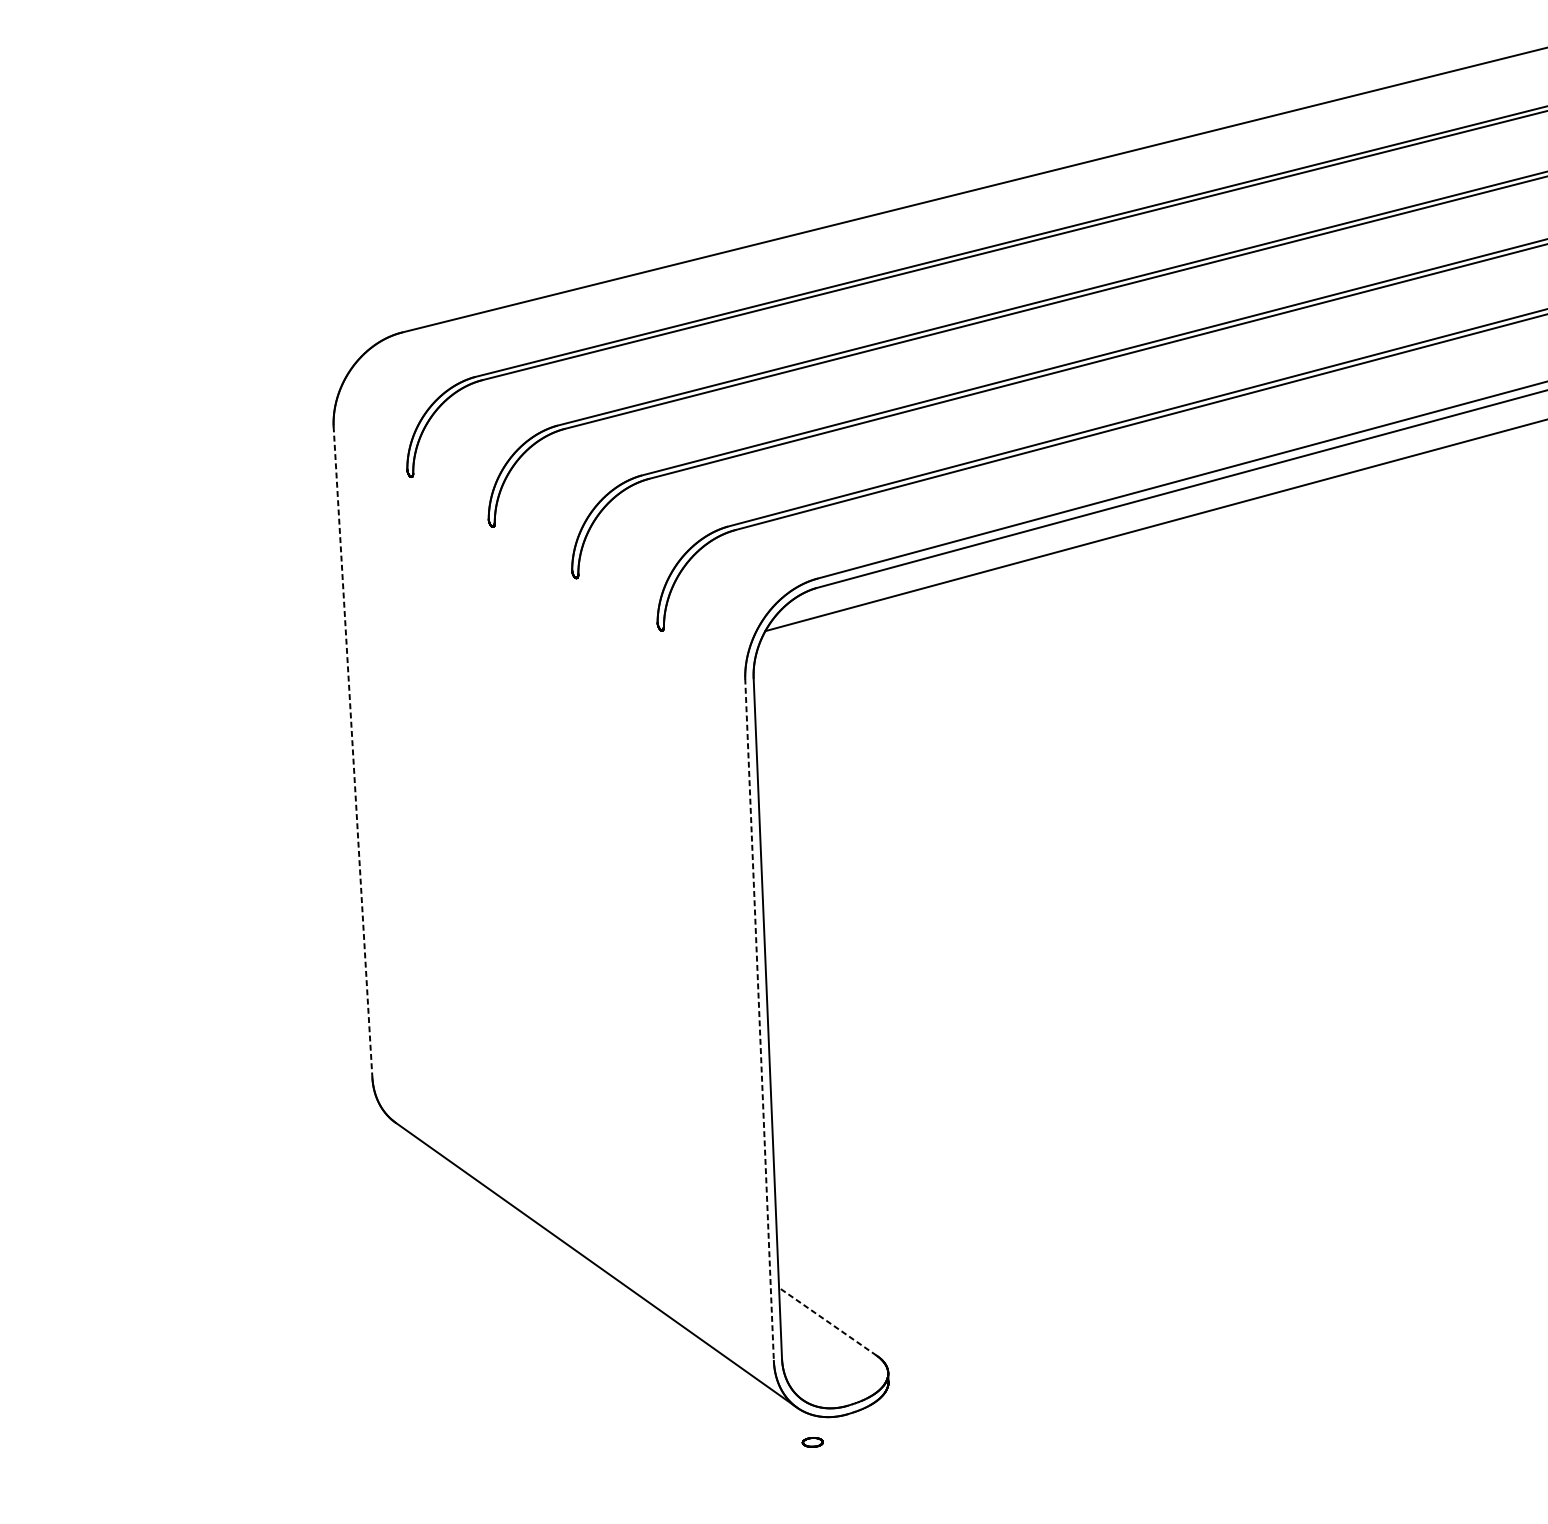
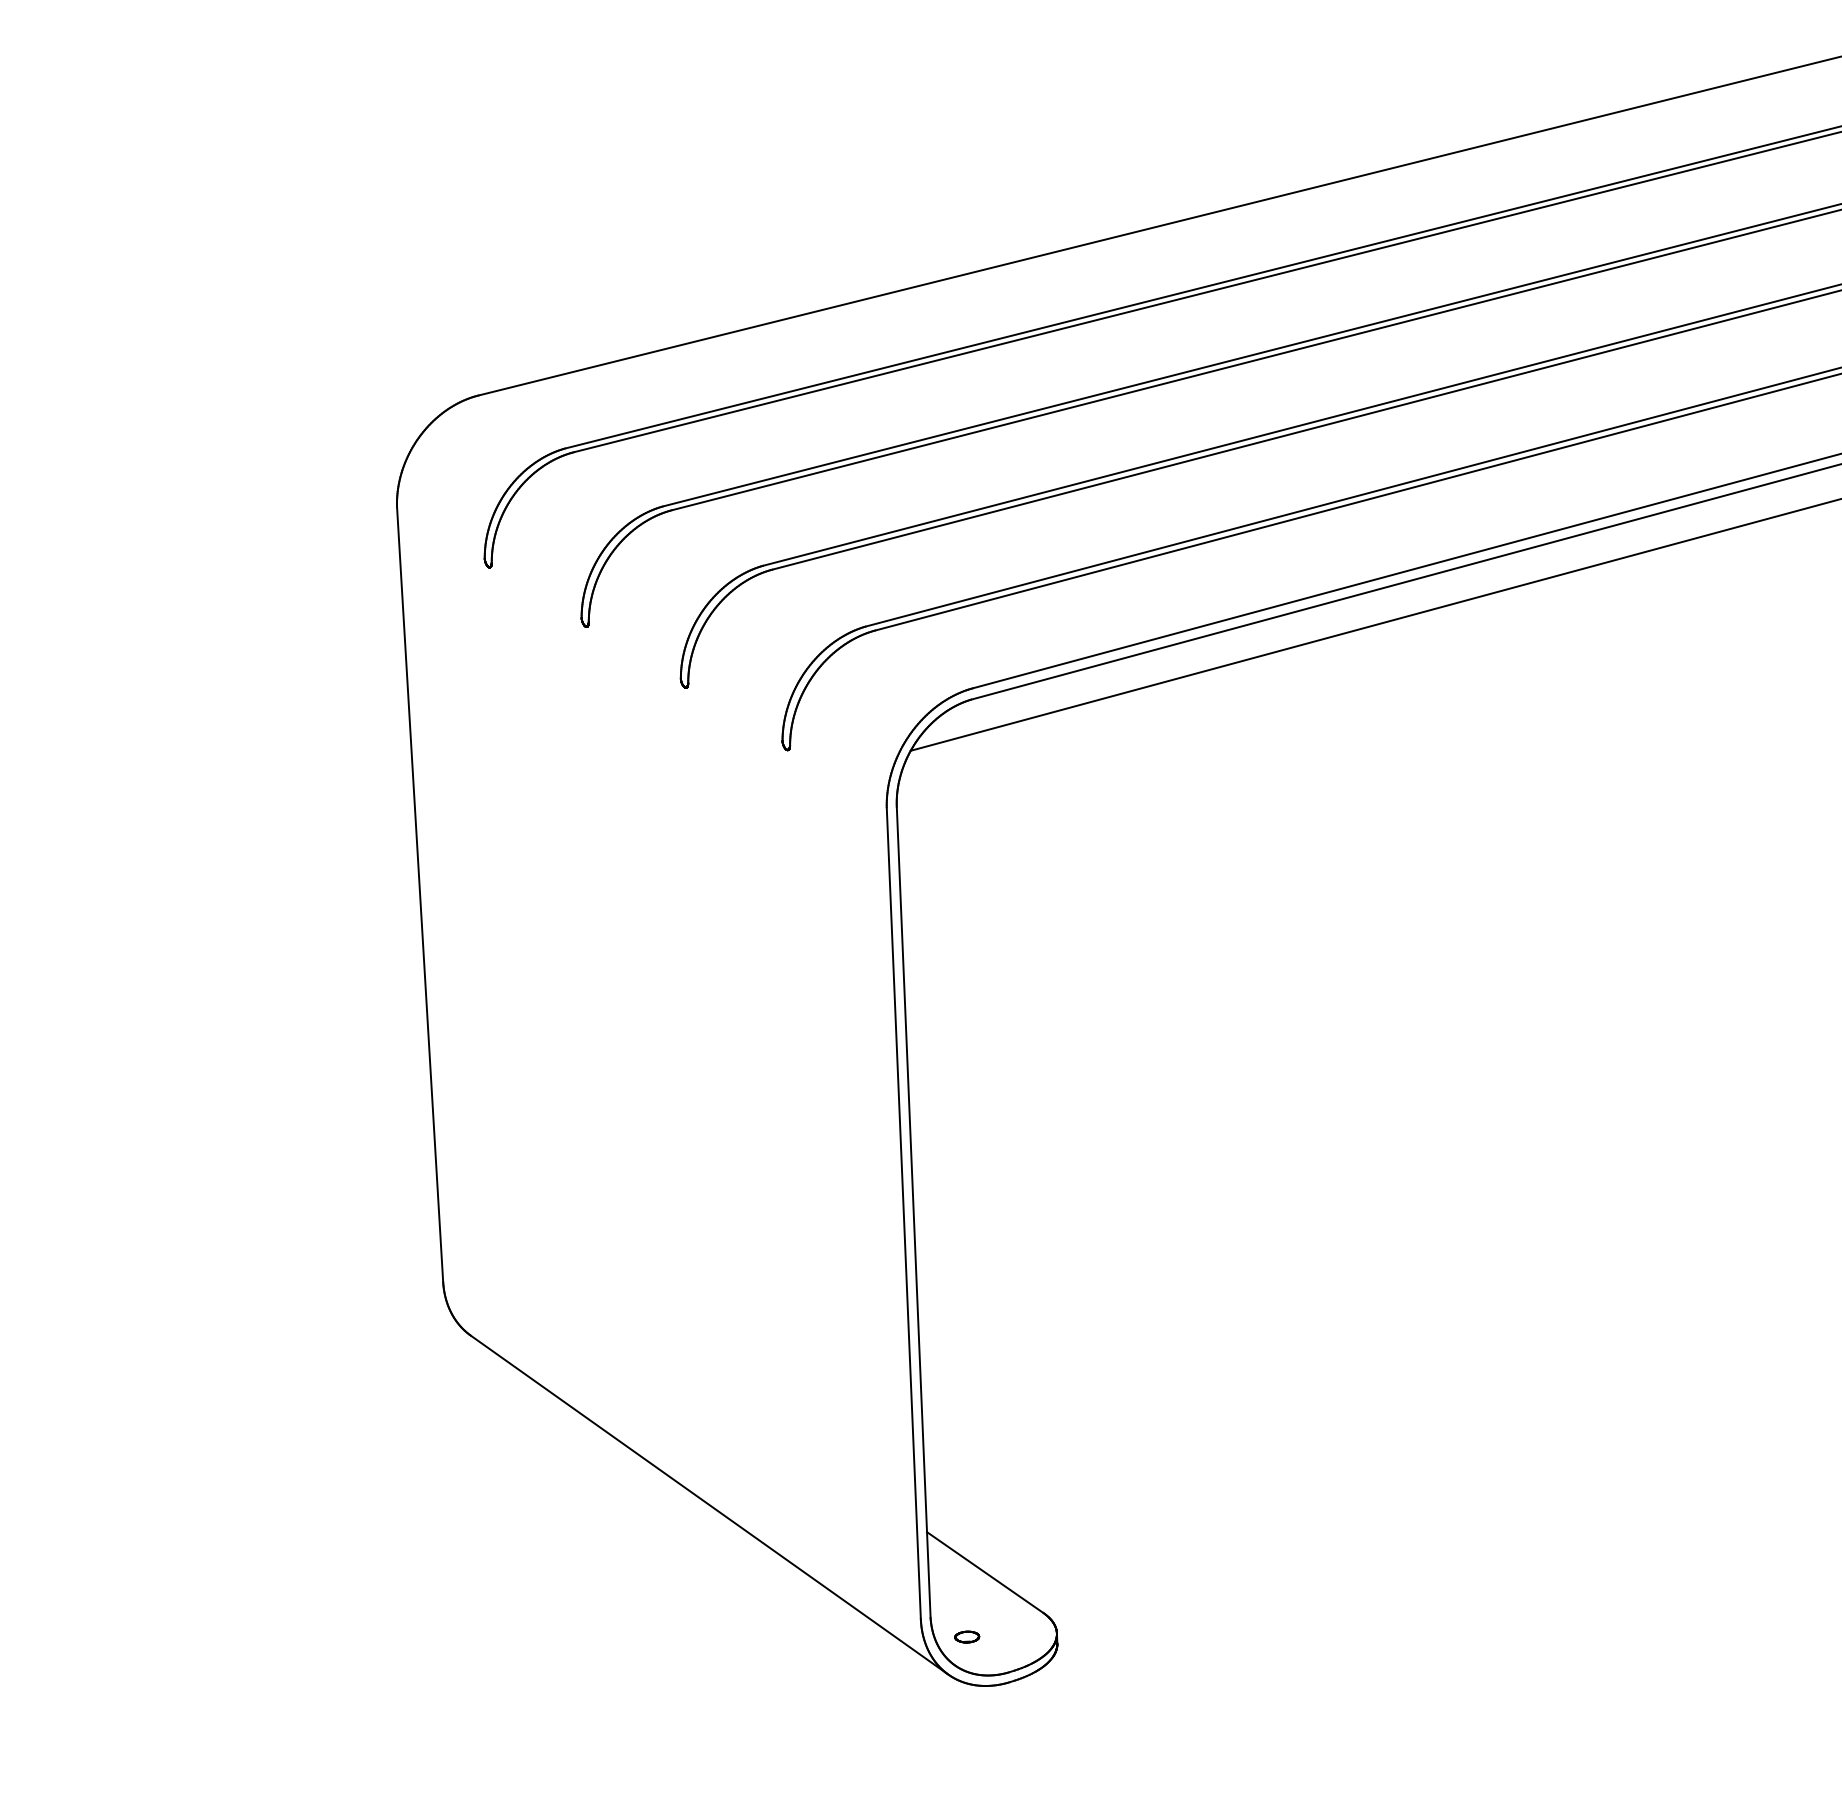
line: (353, 752) -> (420, 895), dashed -> solid
line: (759, 1020) -> (903, 1213), dashed -> solid
line: (828, 1321) -> (985, 1572), dashed -> solid
part: (813, 1441) -> (967, 1636), moved

